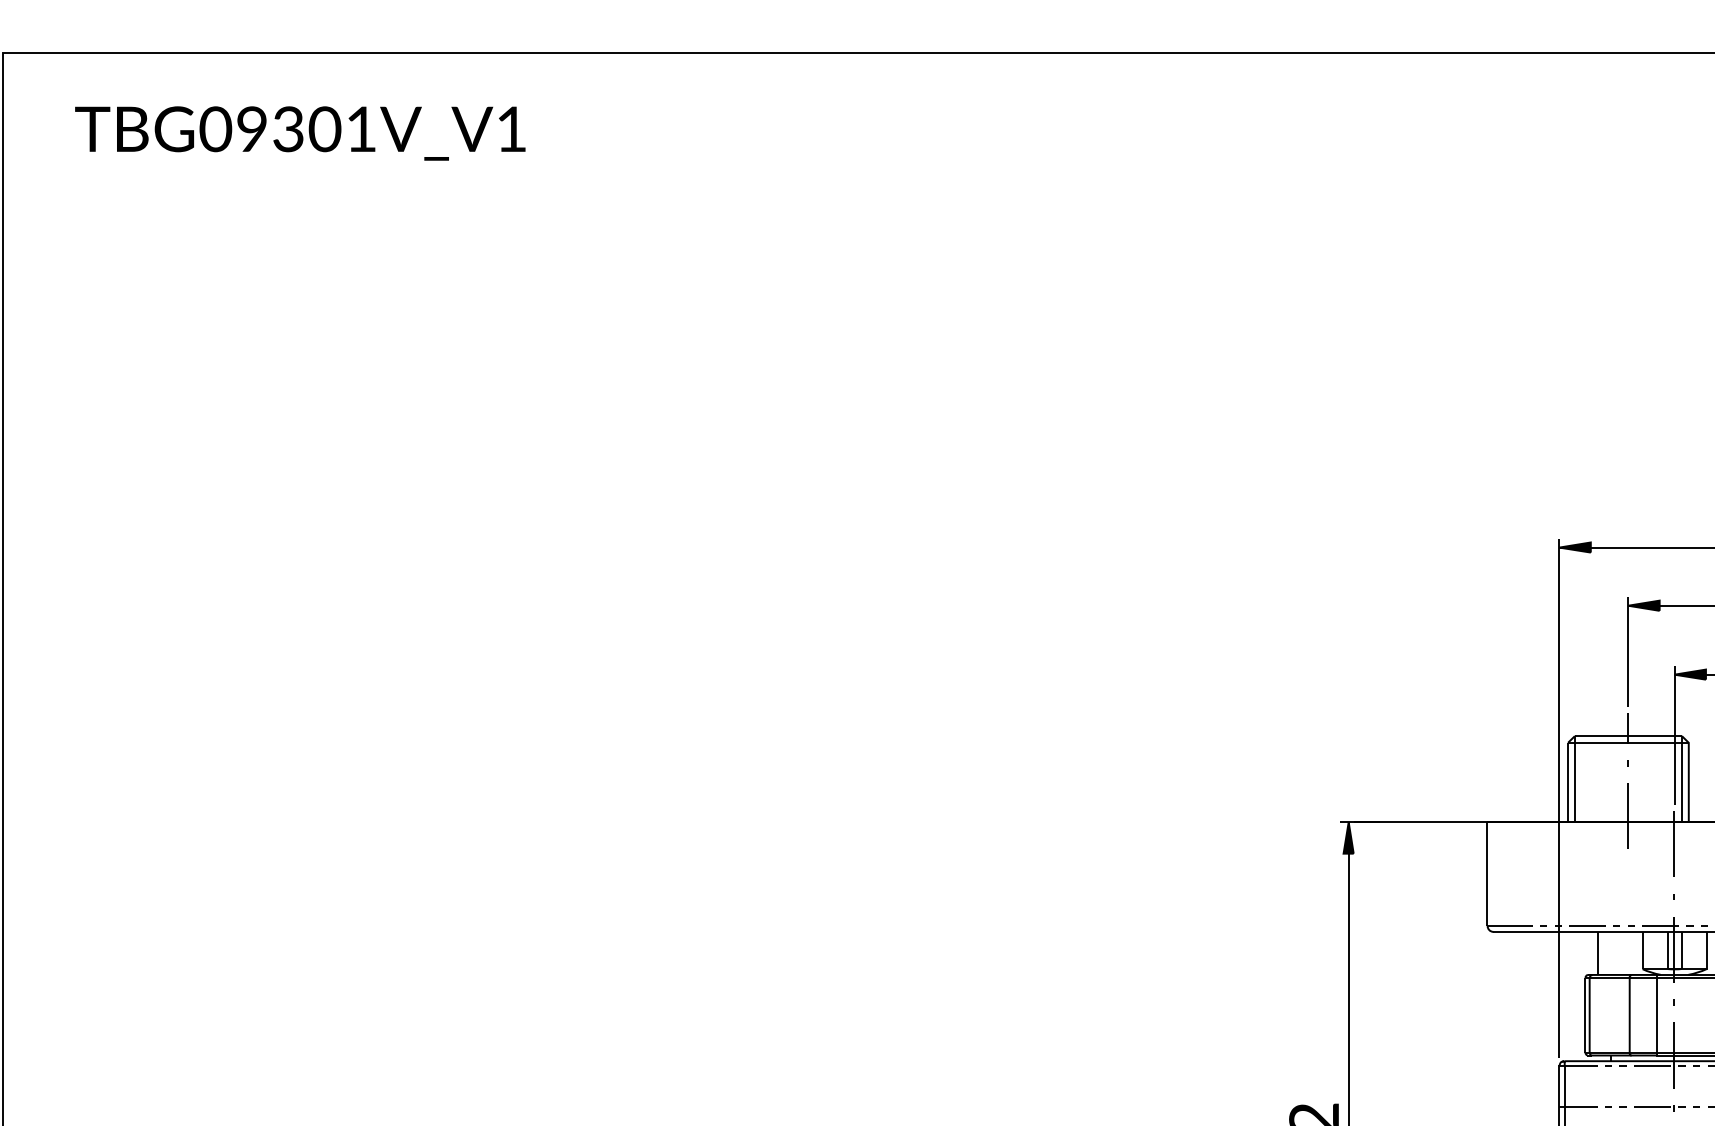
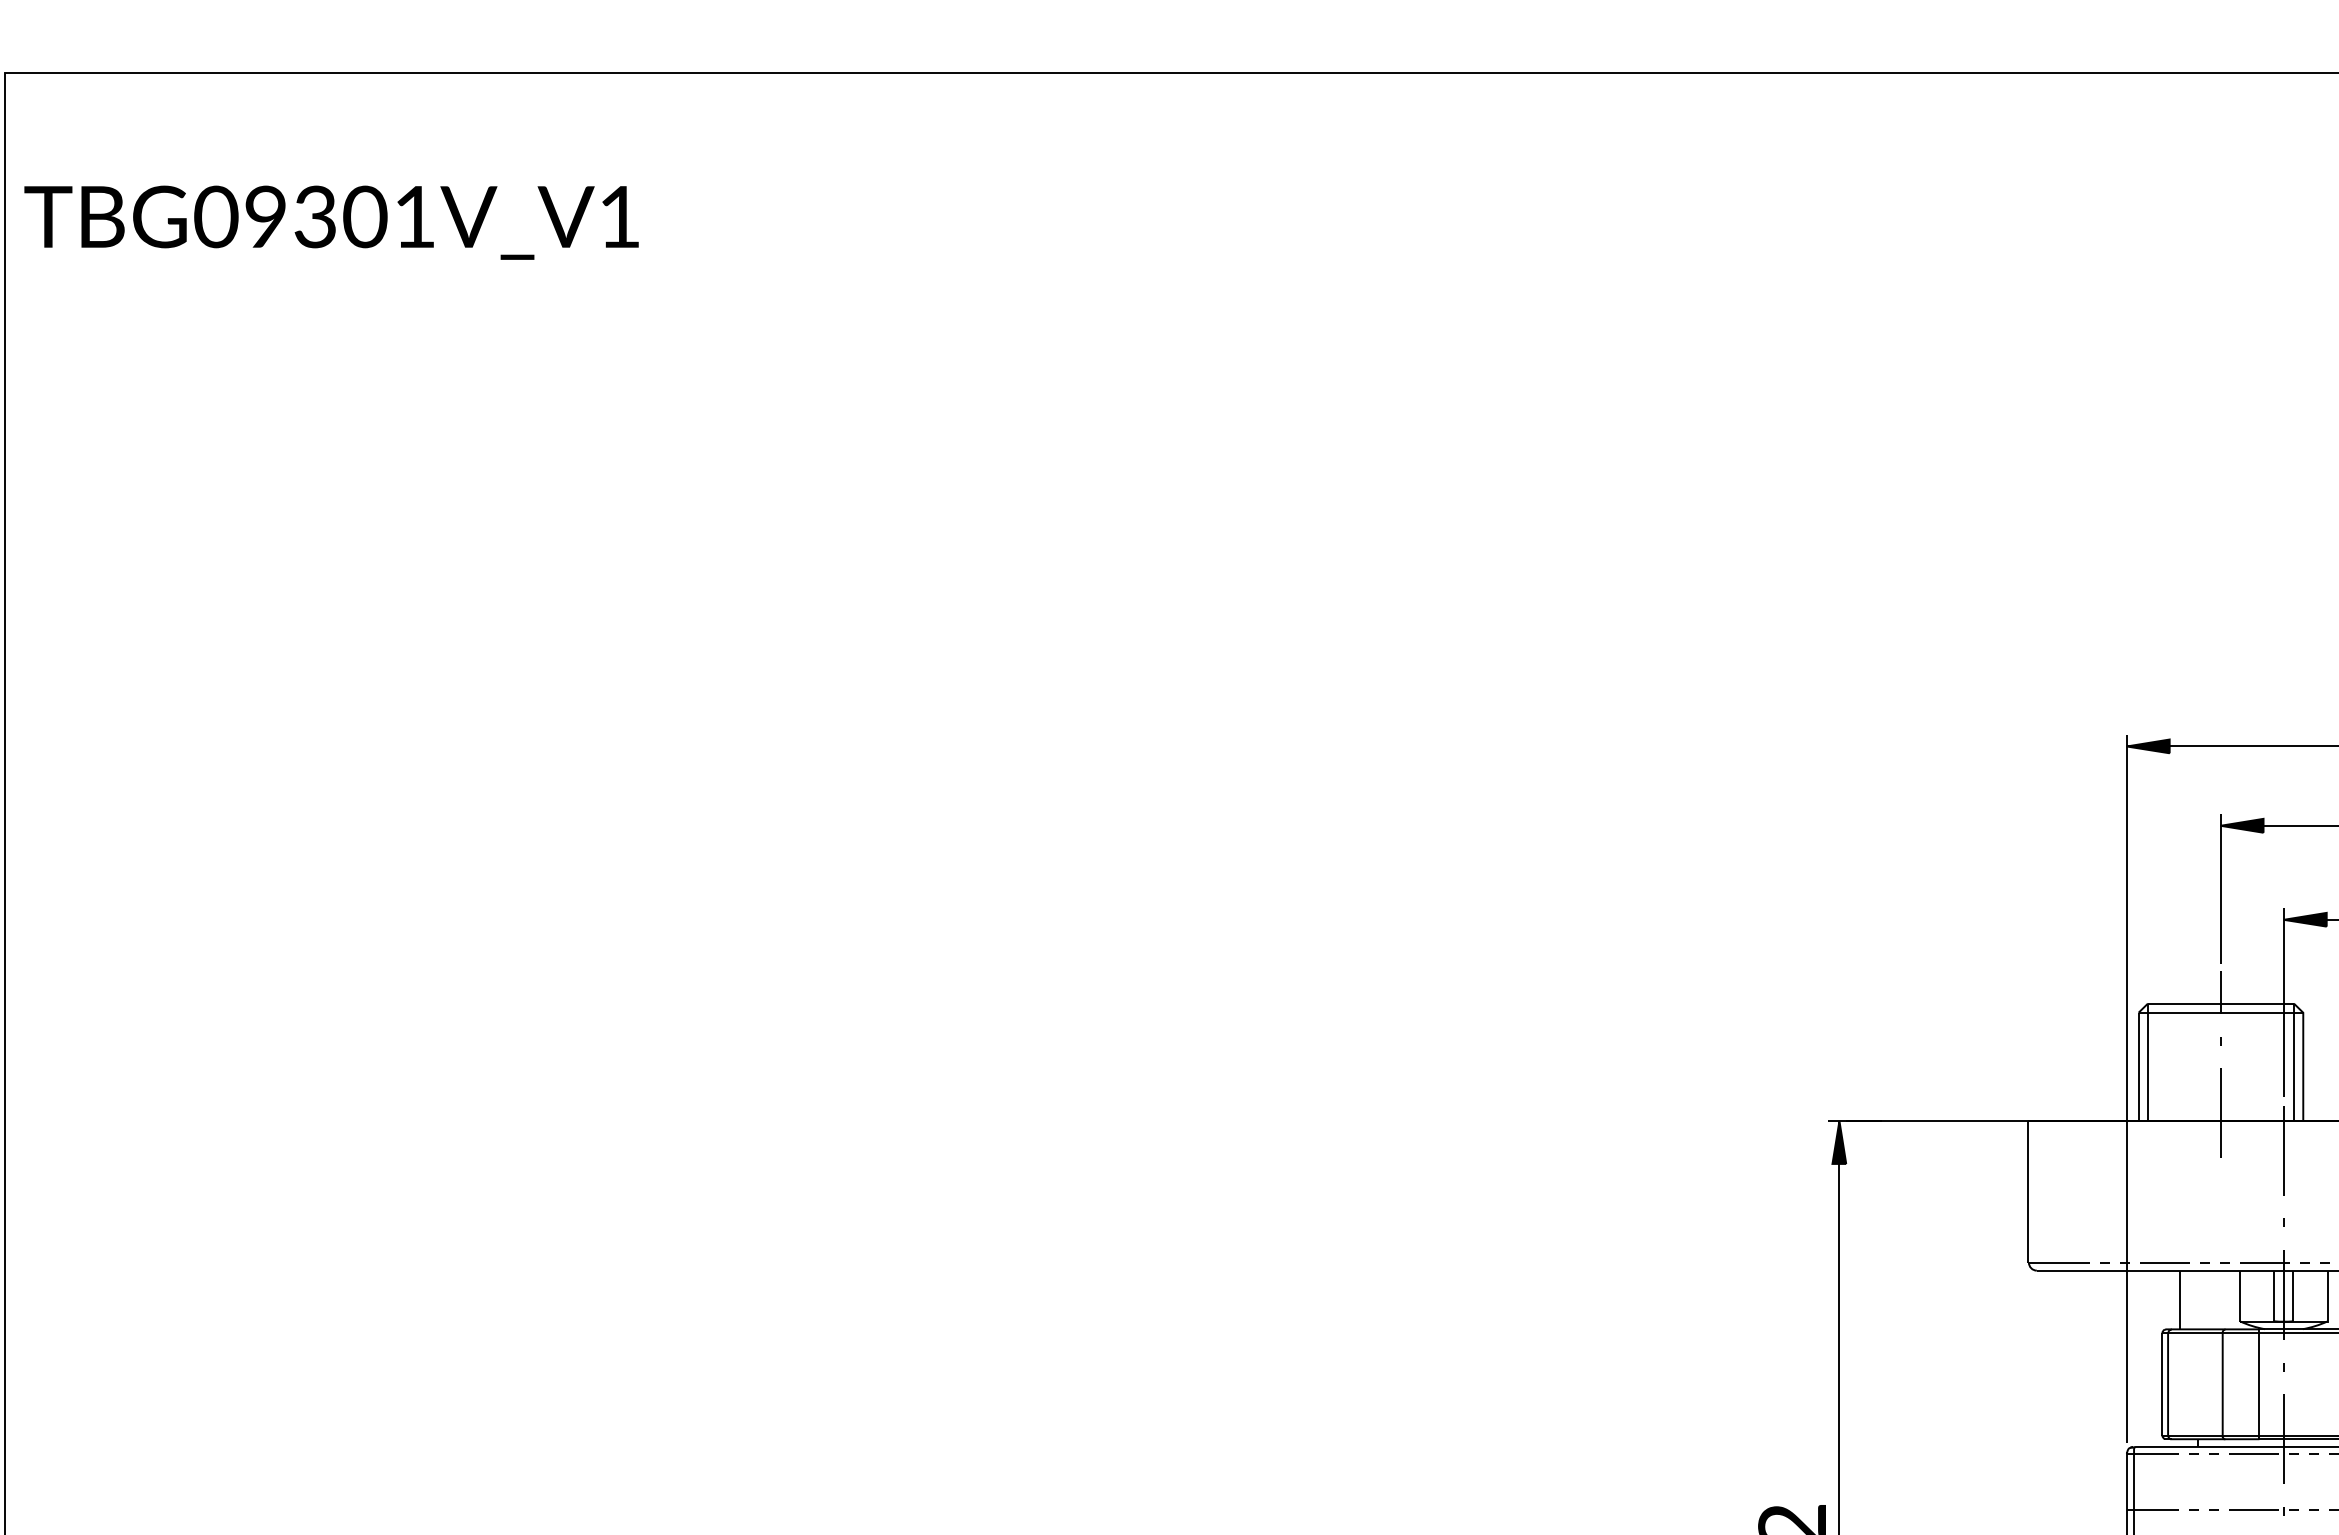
text: (300, 133) -> (331, 222), moved

